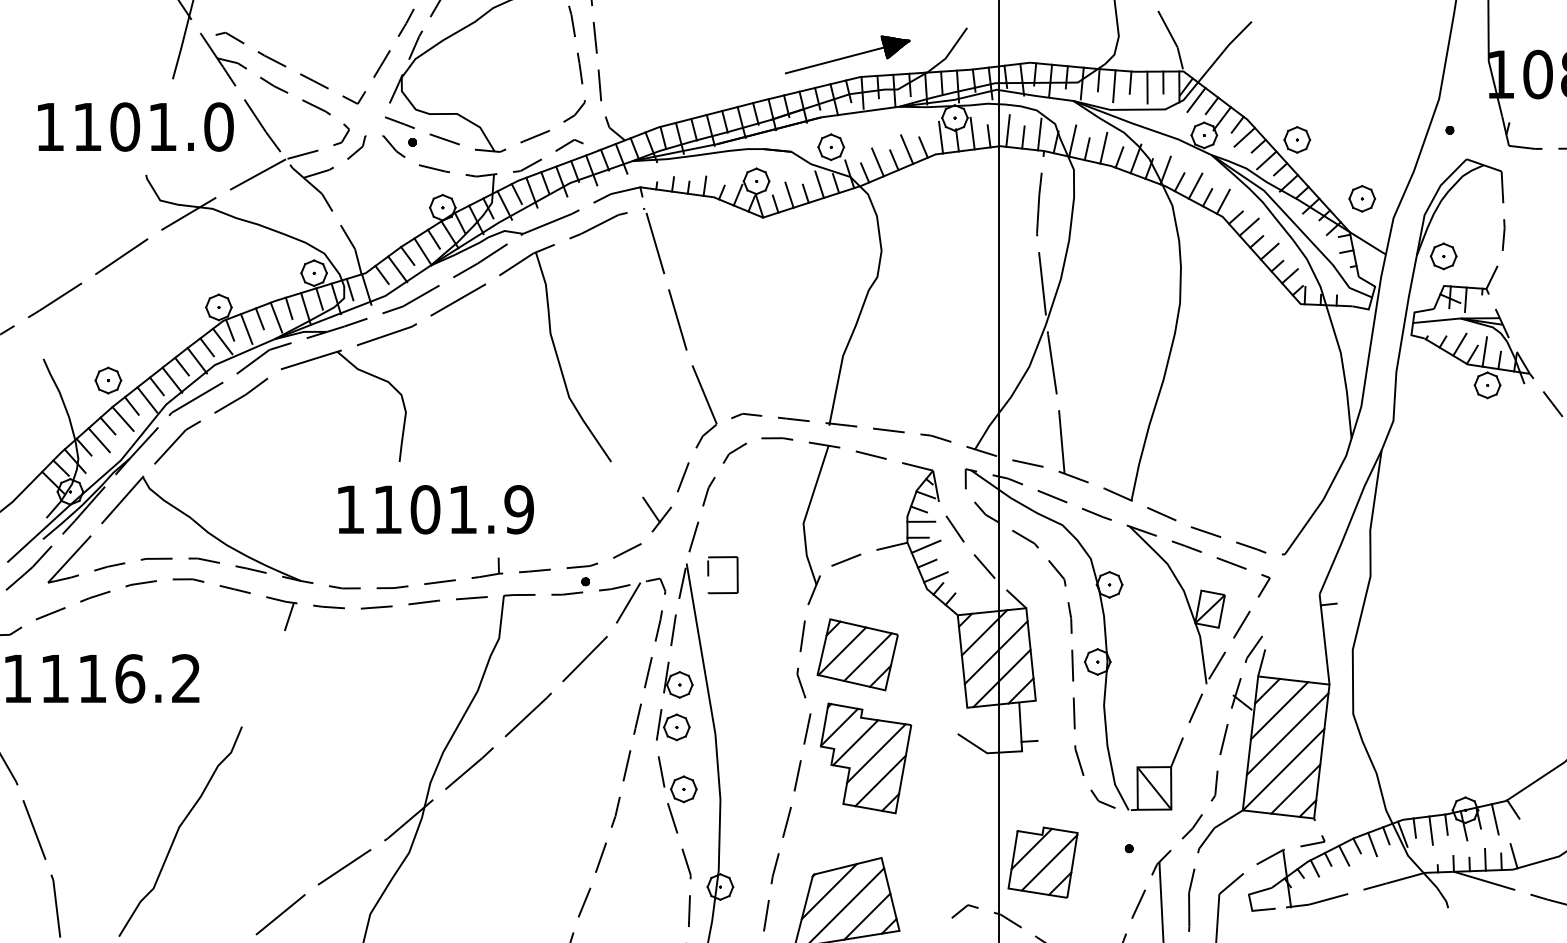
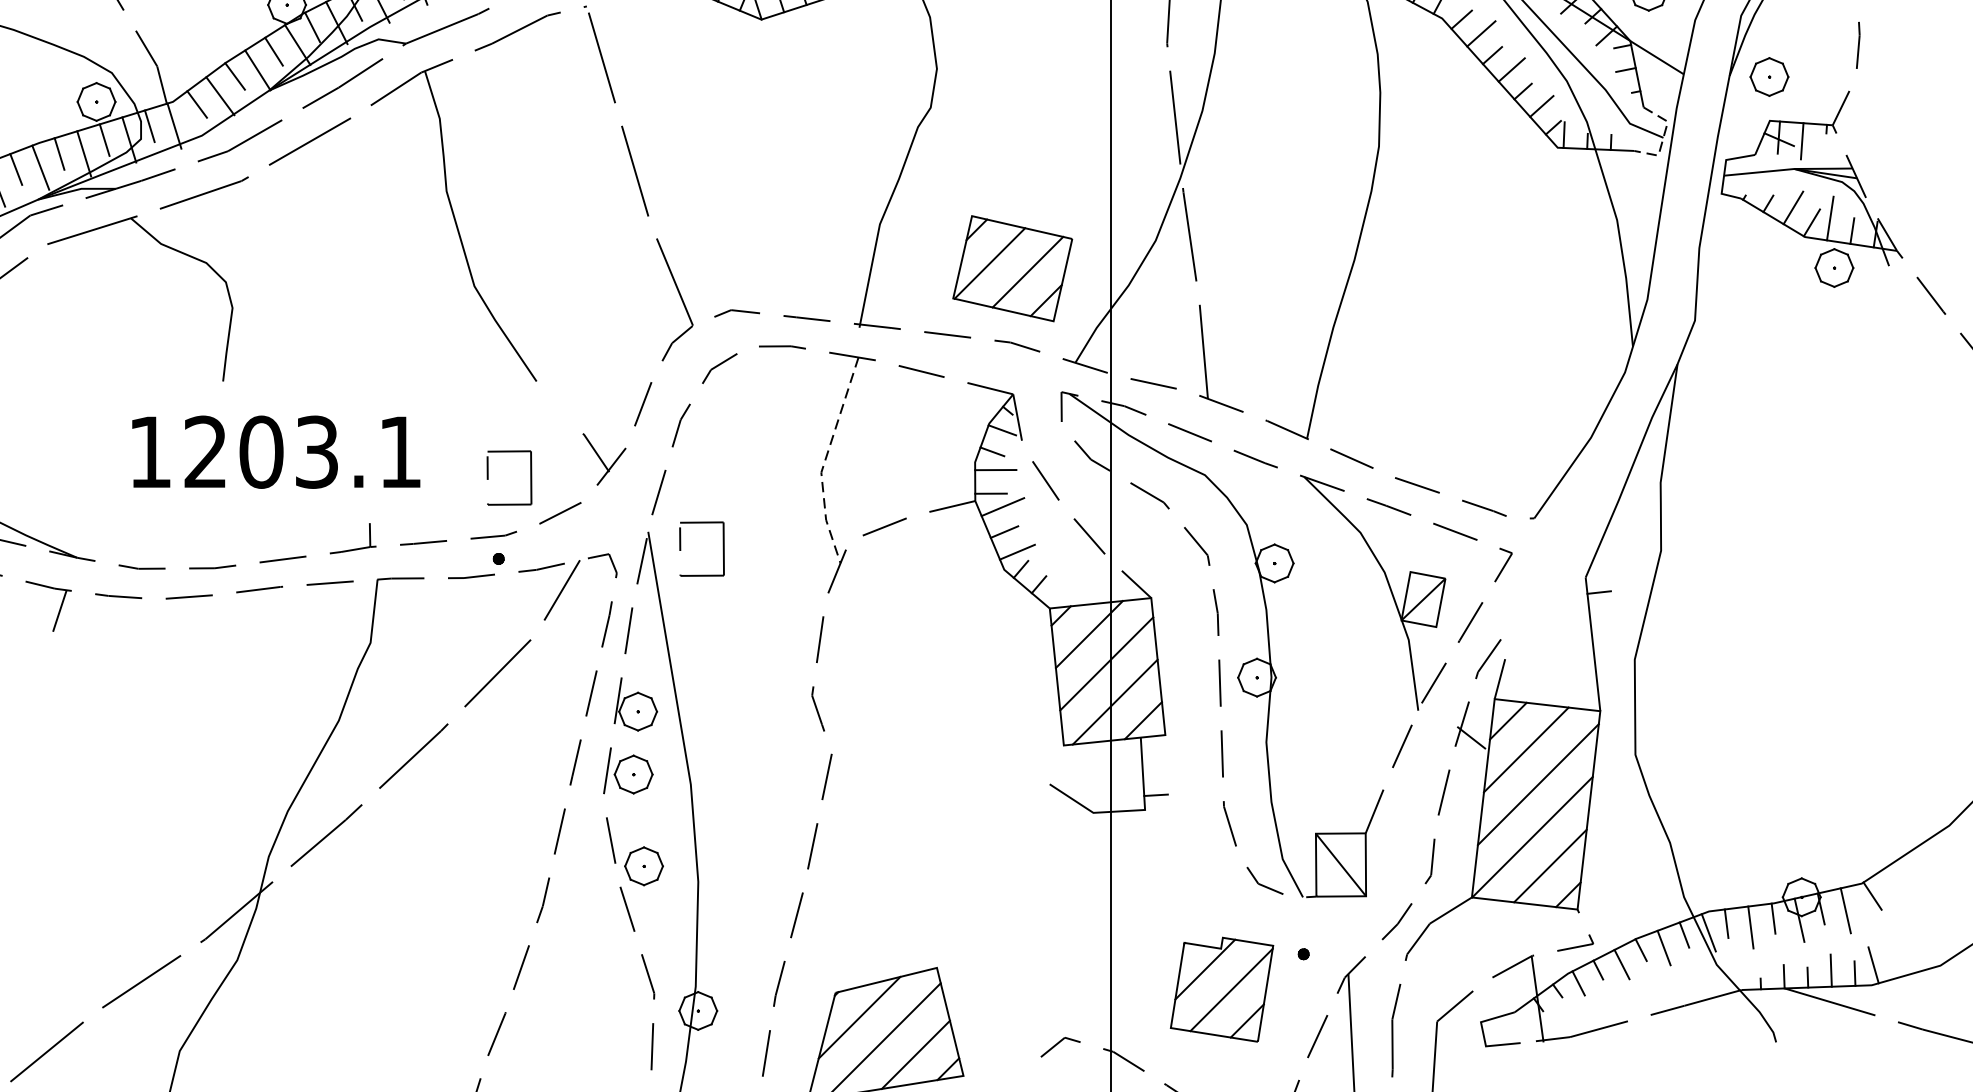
line: (1372, 297) -> (1663, 137), solid -> dashed
text: (453, 509) -> (302, 451), 1101.9 -> 1203.1
line: (805, 515) -> (824, 460), solid -> dashed
part: (579, 527) -> (489, 478), added
part: (857, 654) -> (1012, 268), moved
part: (866, 758) -> (914, 820), removed
part: (1042, 862) -> (1221, 989), moved

